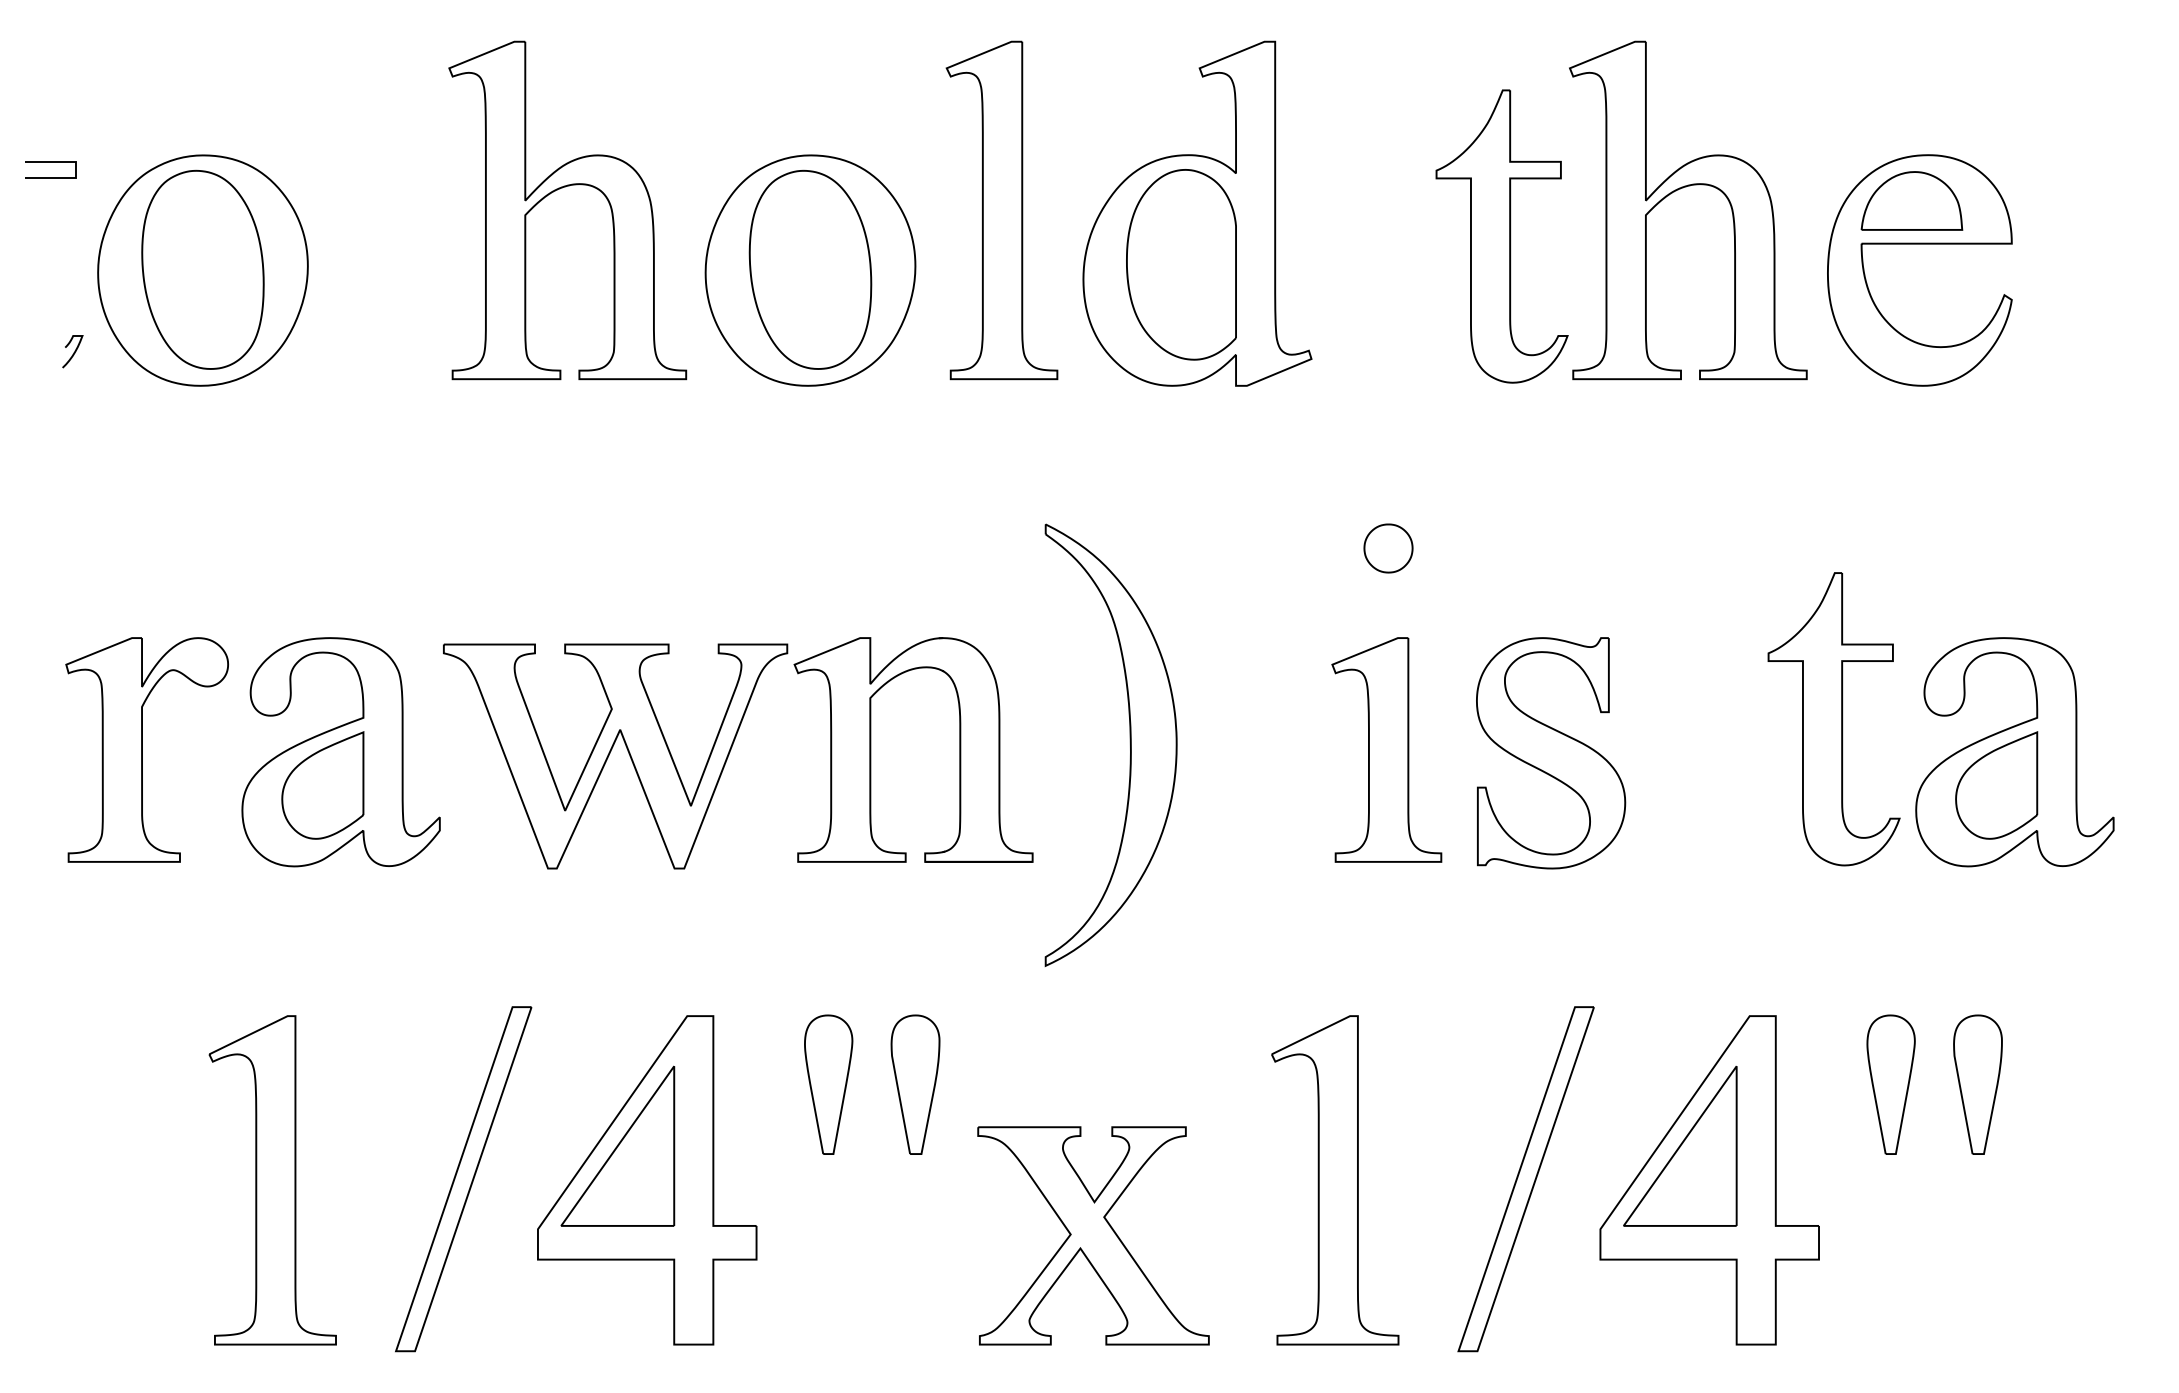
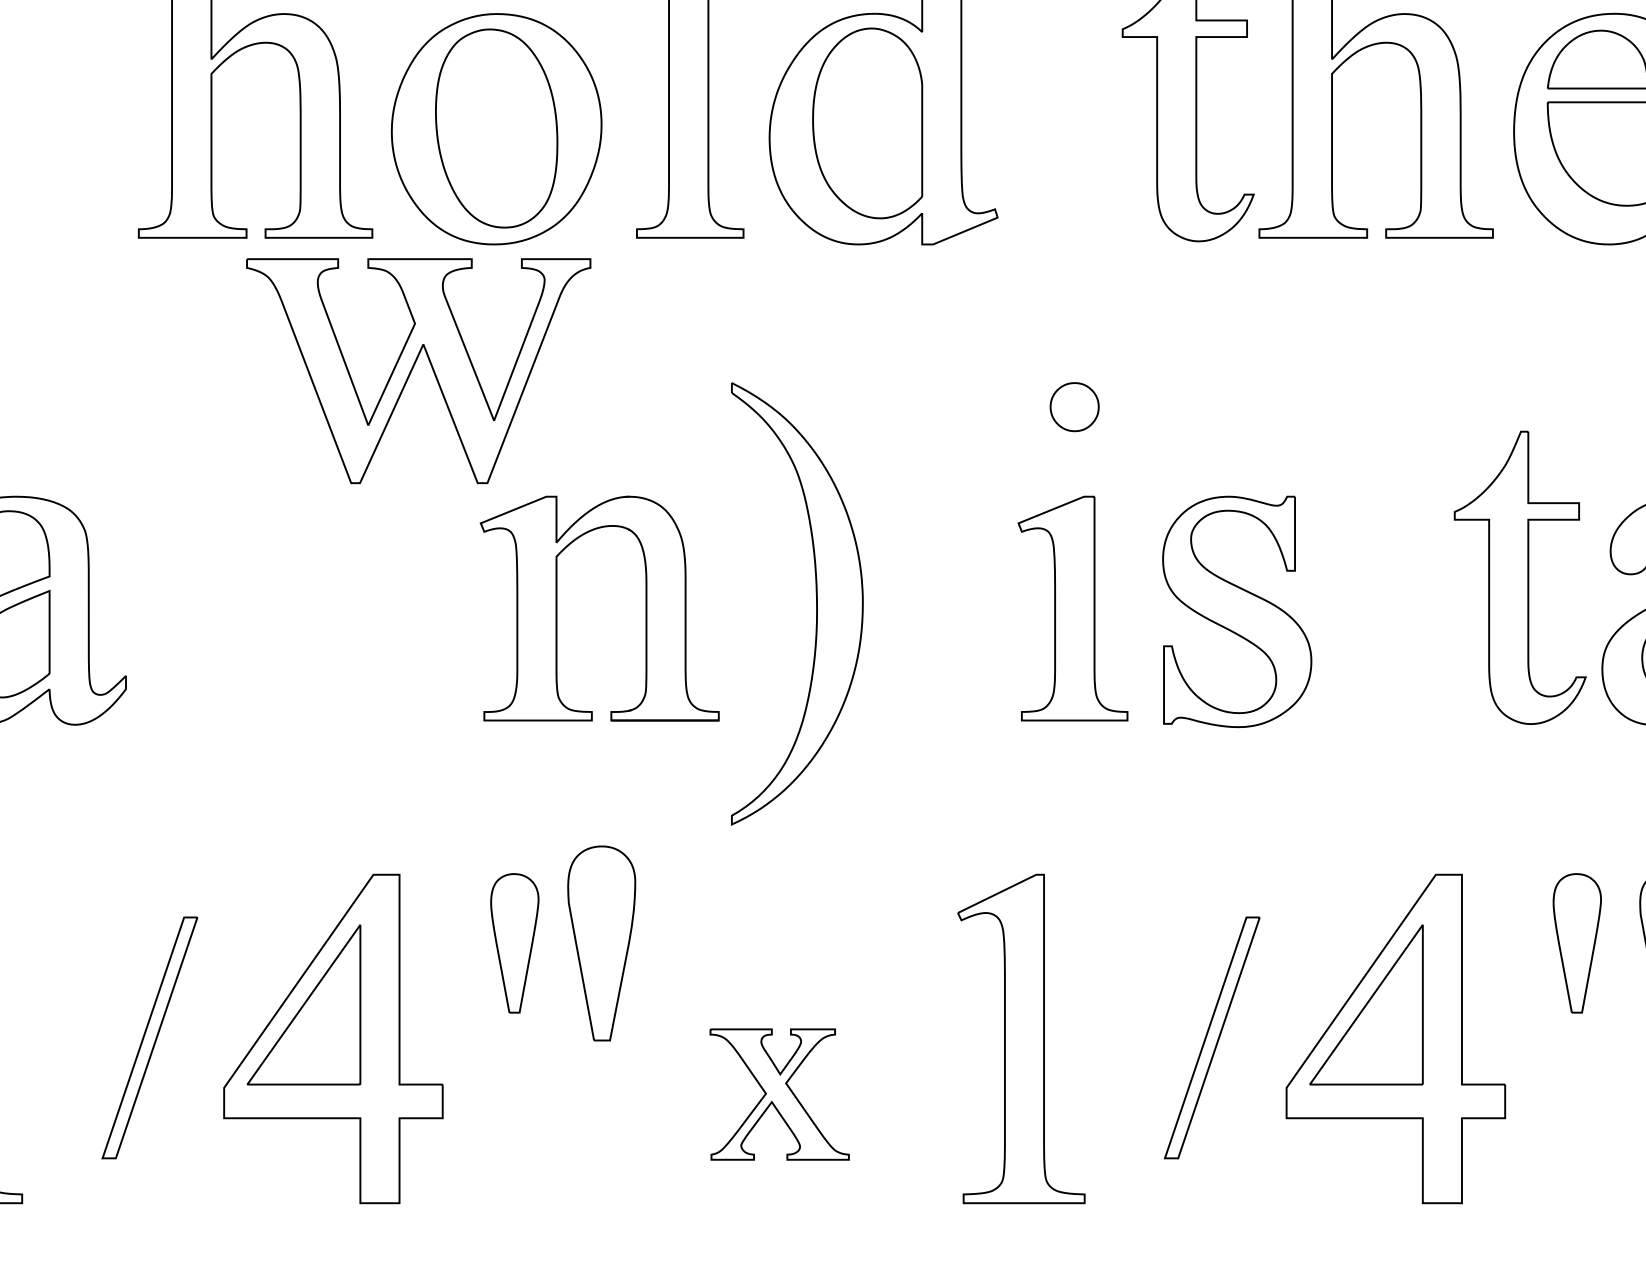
part: (615, 756) -> (418, 371), moved
part: (915, 1084) -> (601, 943), size x1.4
part: (463, 1179) -> (149, 1038), size x0.7
part: (1525, 1179) -> (1211, 1038), size x0.7
part: (1093, 1235) -> (779, 1094), size x0.6

